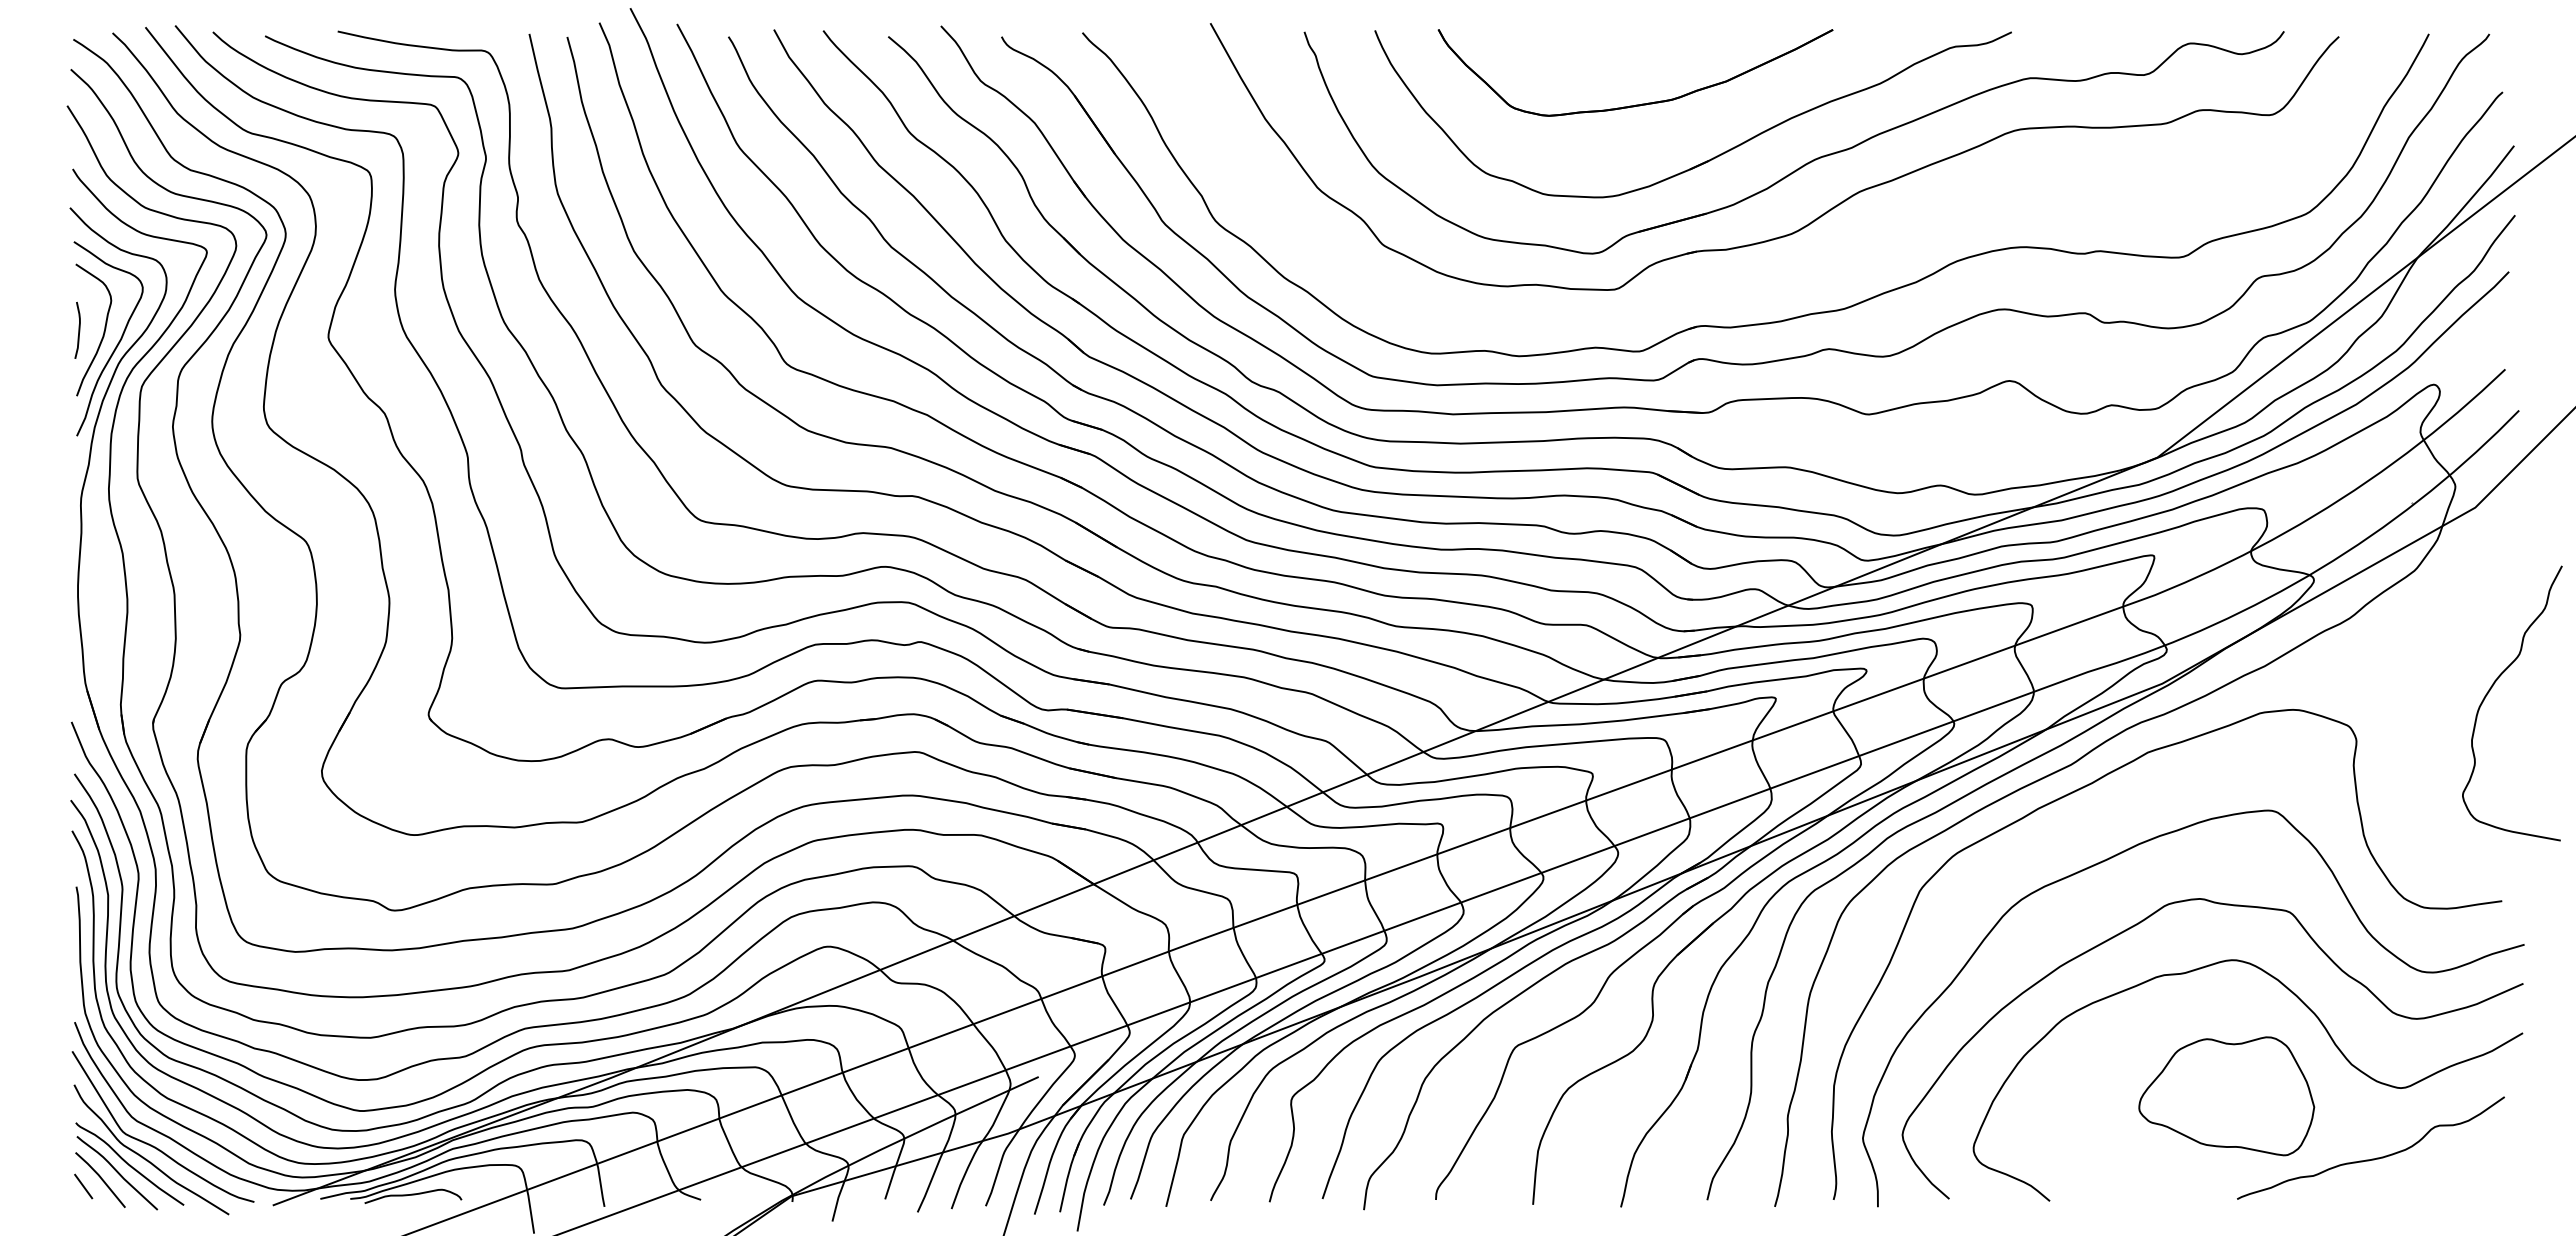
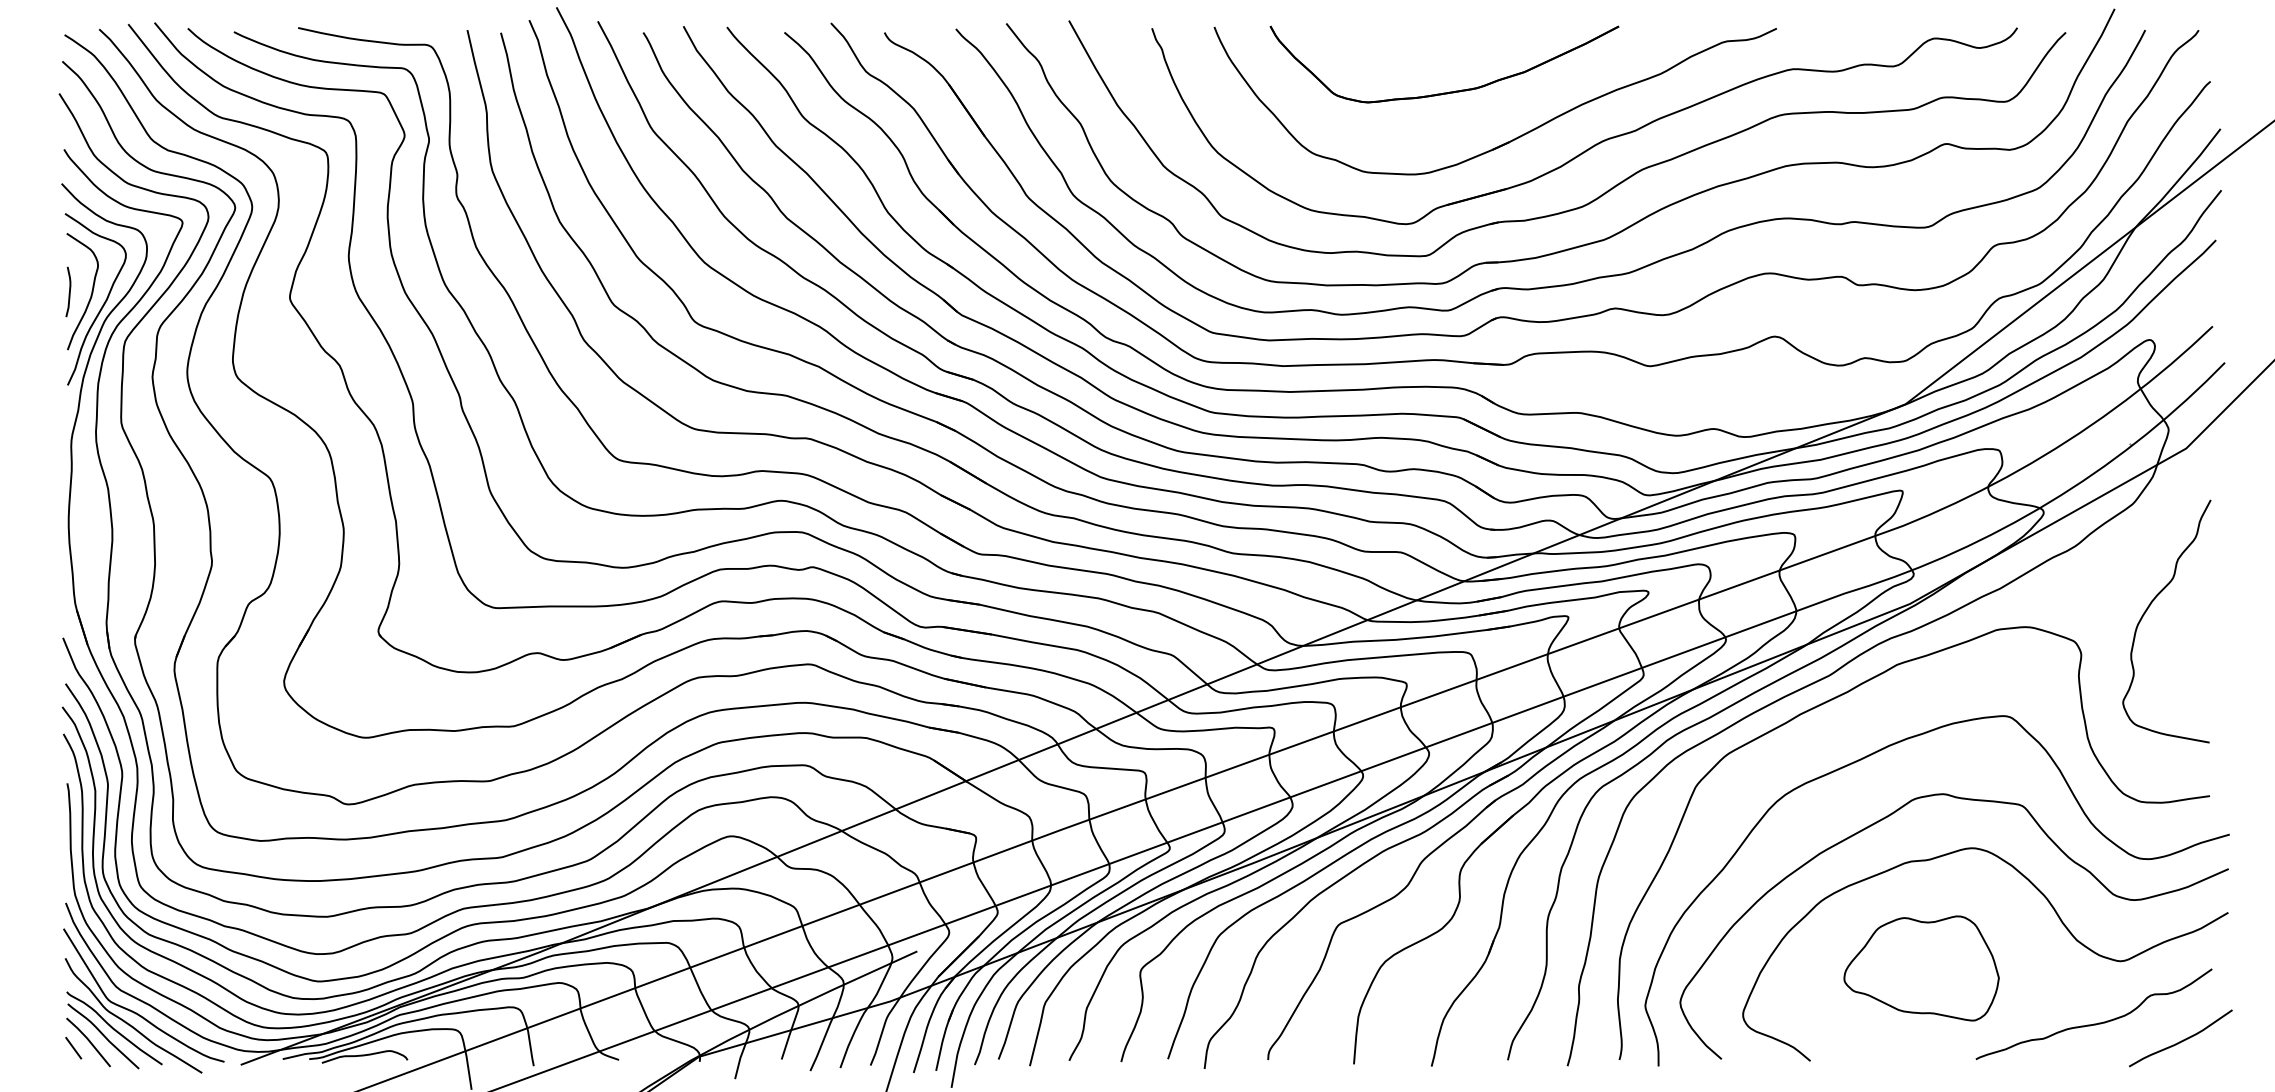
part: (1792, 276) -> (1583, 244), added
curve: (2491, 689) -> (2148, 609), moved
part: (2226, 1096) -> (1921, 968), moved
curve: (2470, 1177) -> (2182, 1040), added

